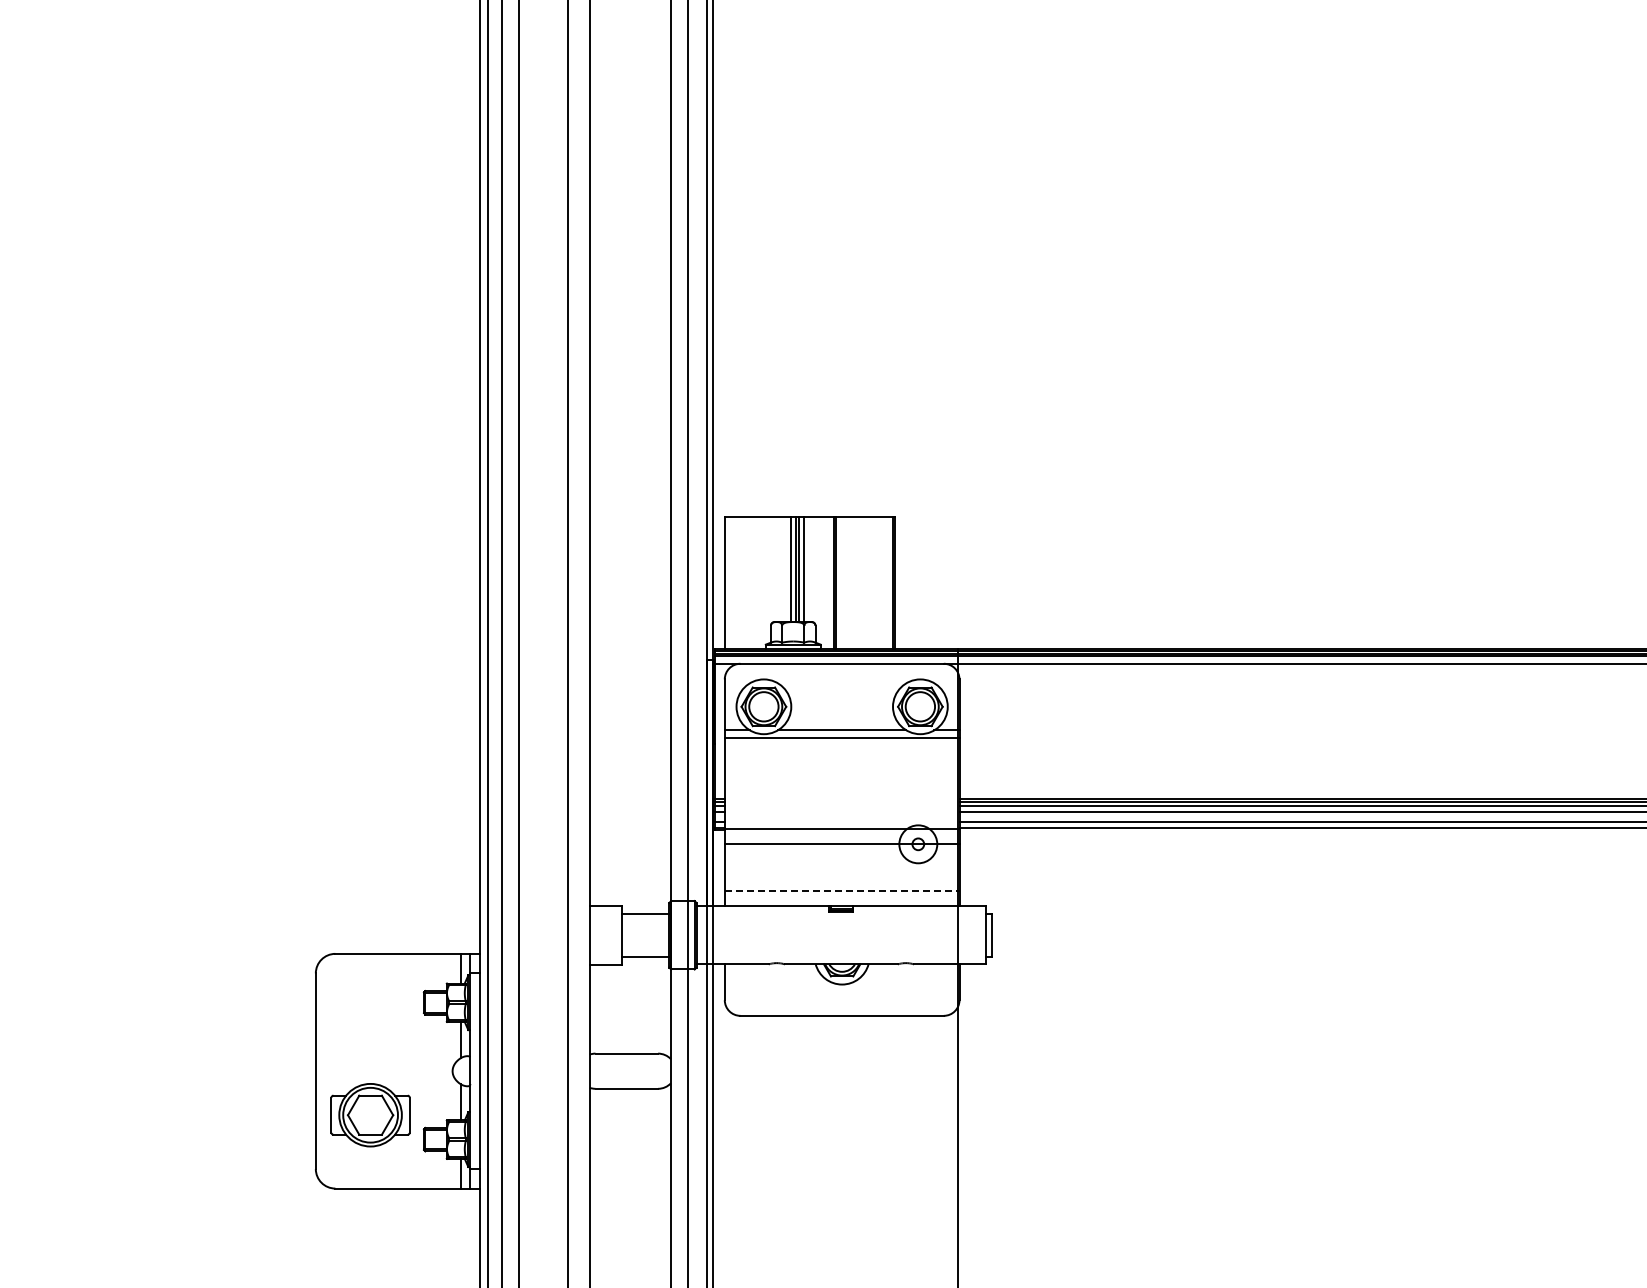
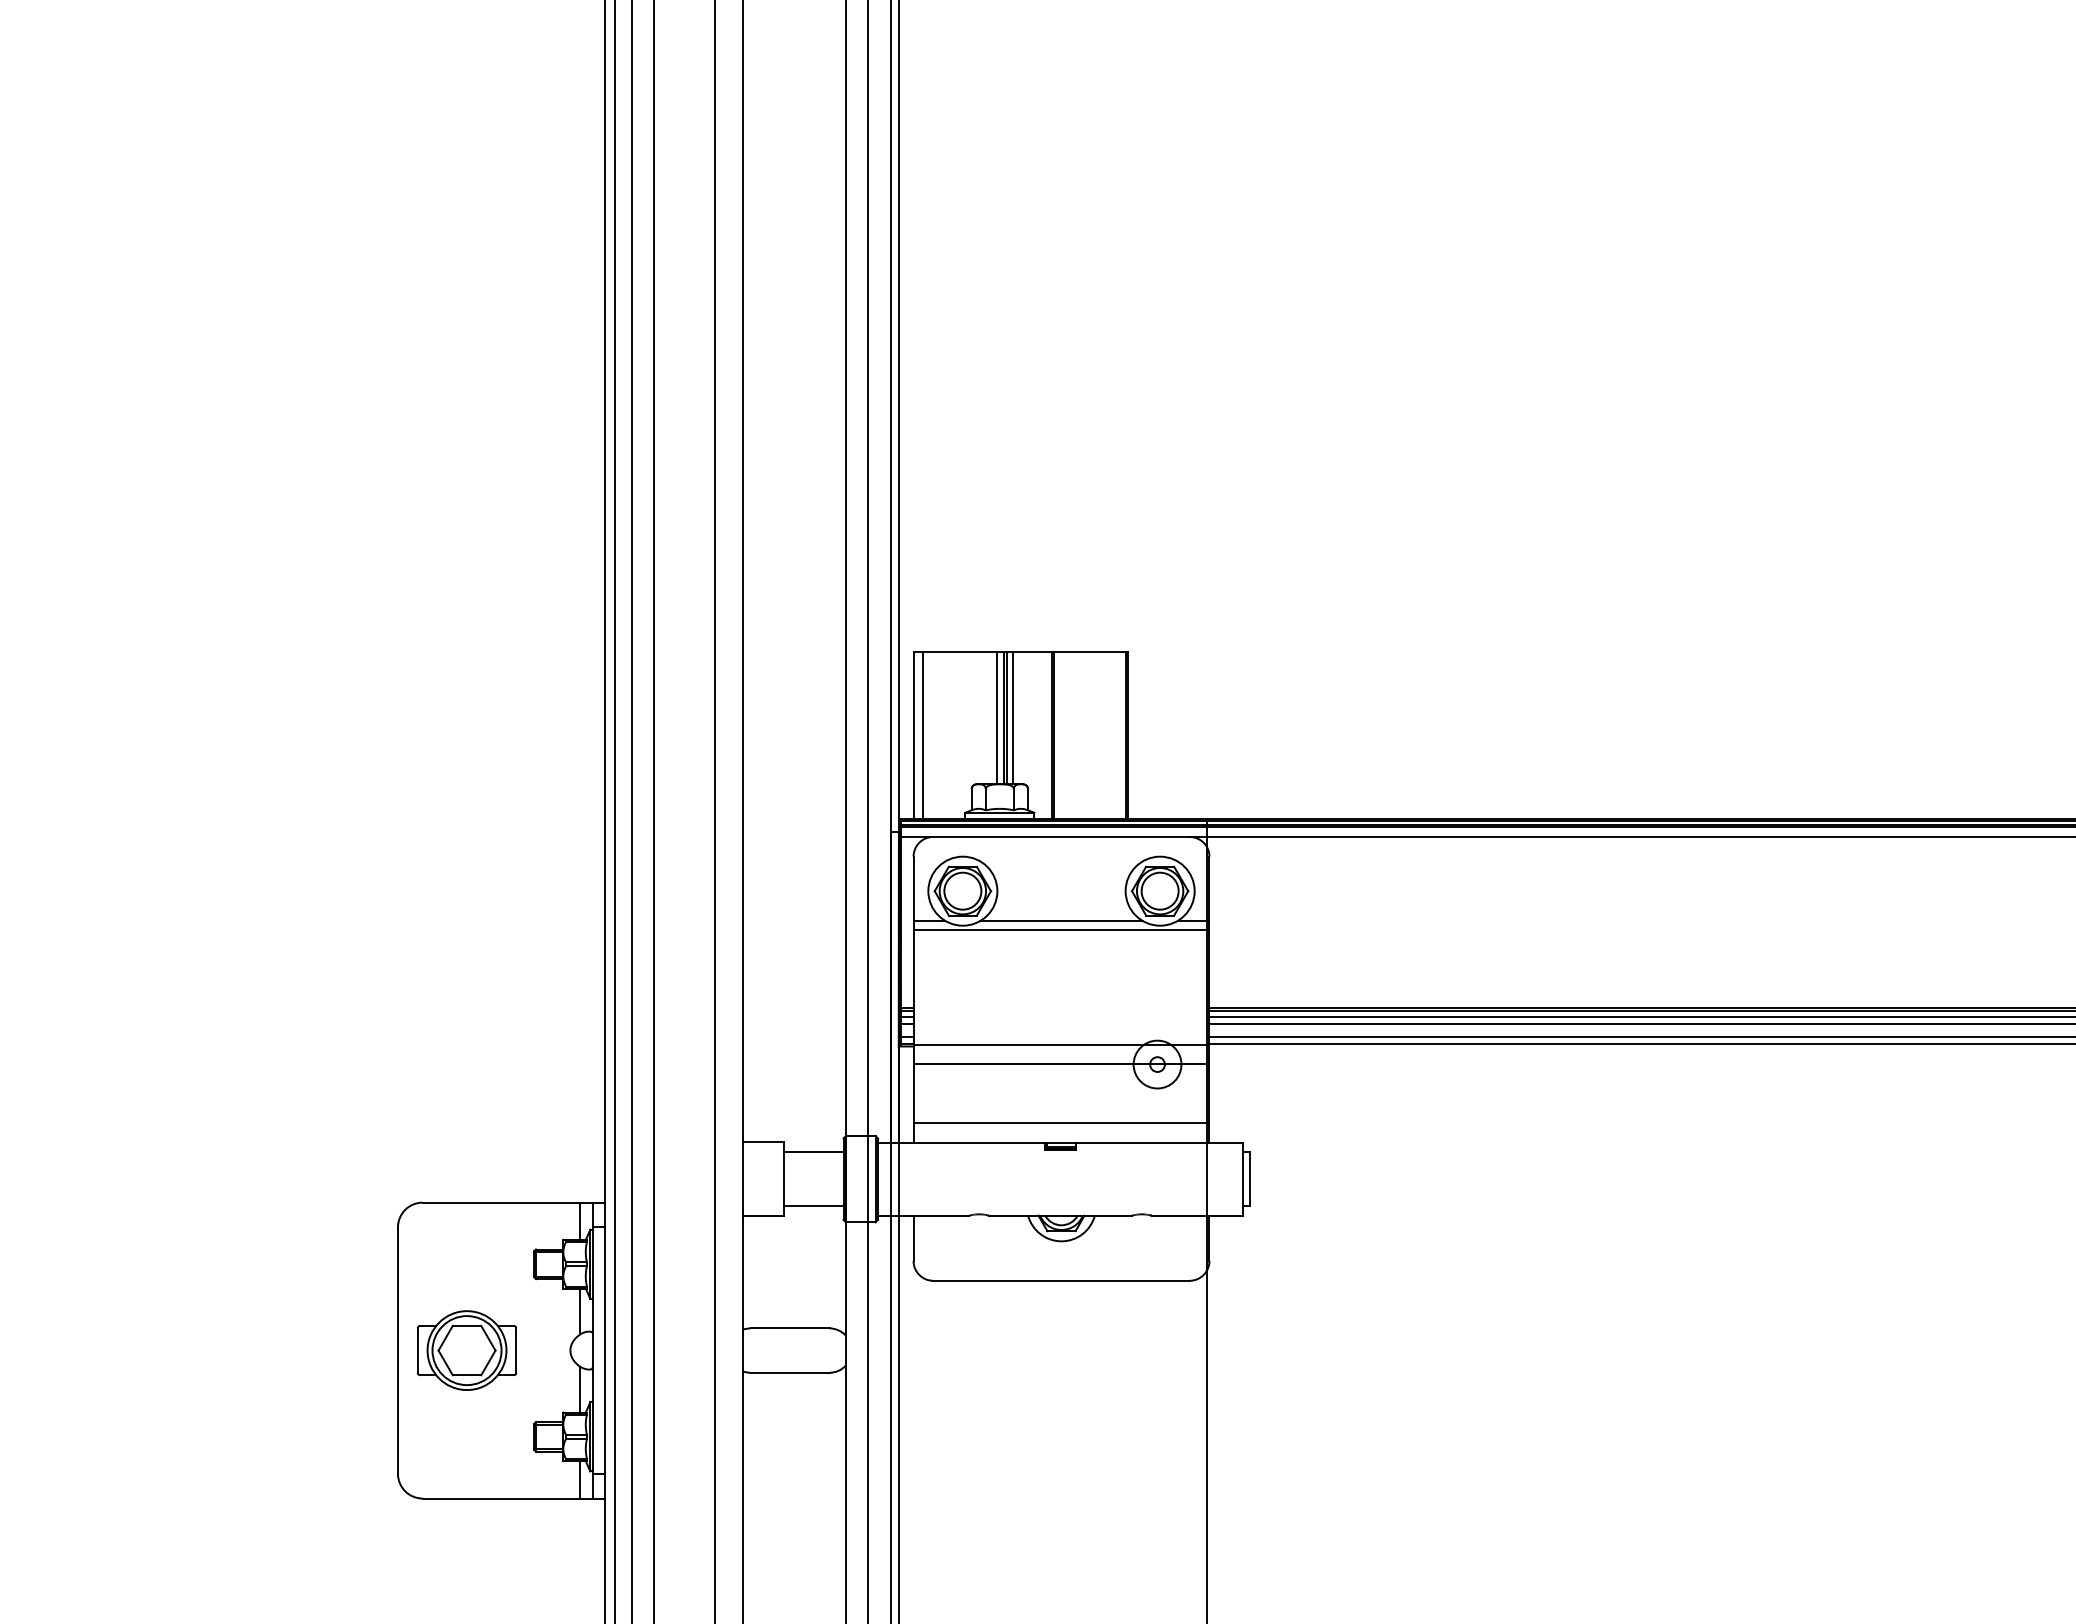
line: (731, 583) -> (922, 735), added
line: (842, 890) -> (1061, 1122), dashed -> solid
part: (370, 1115) -> (466, 1350), moved

